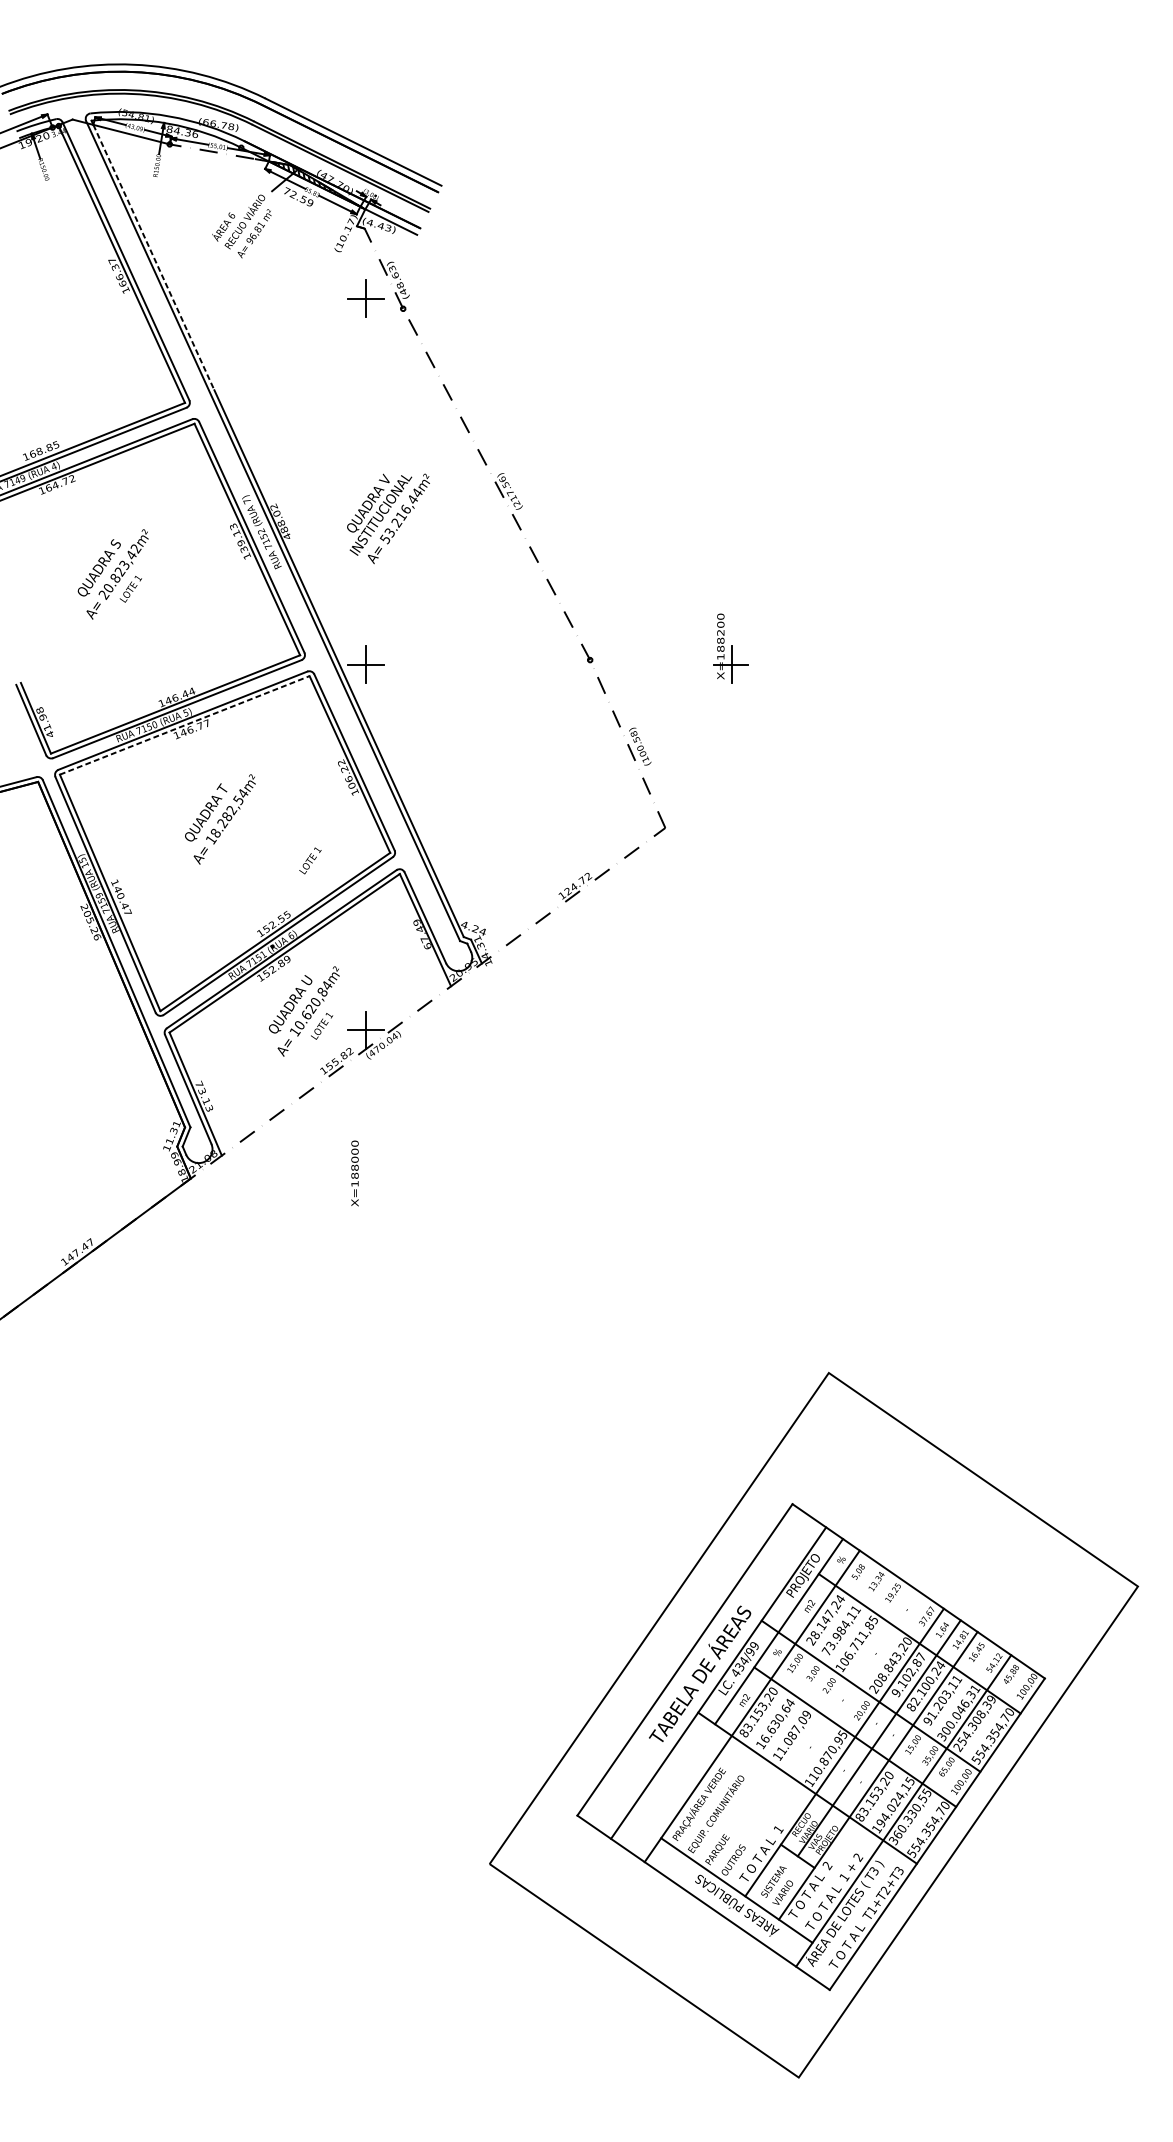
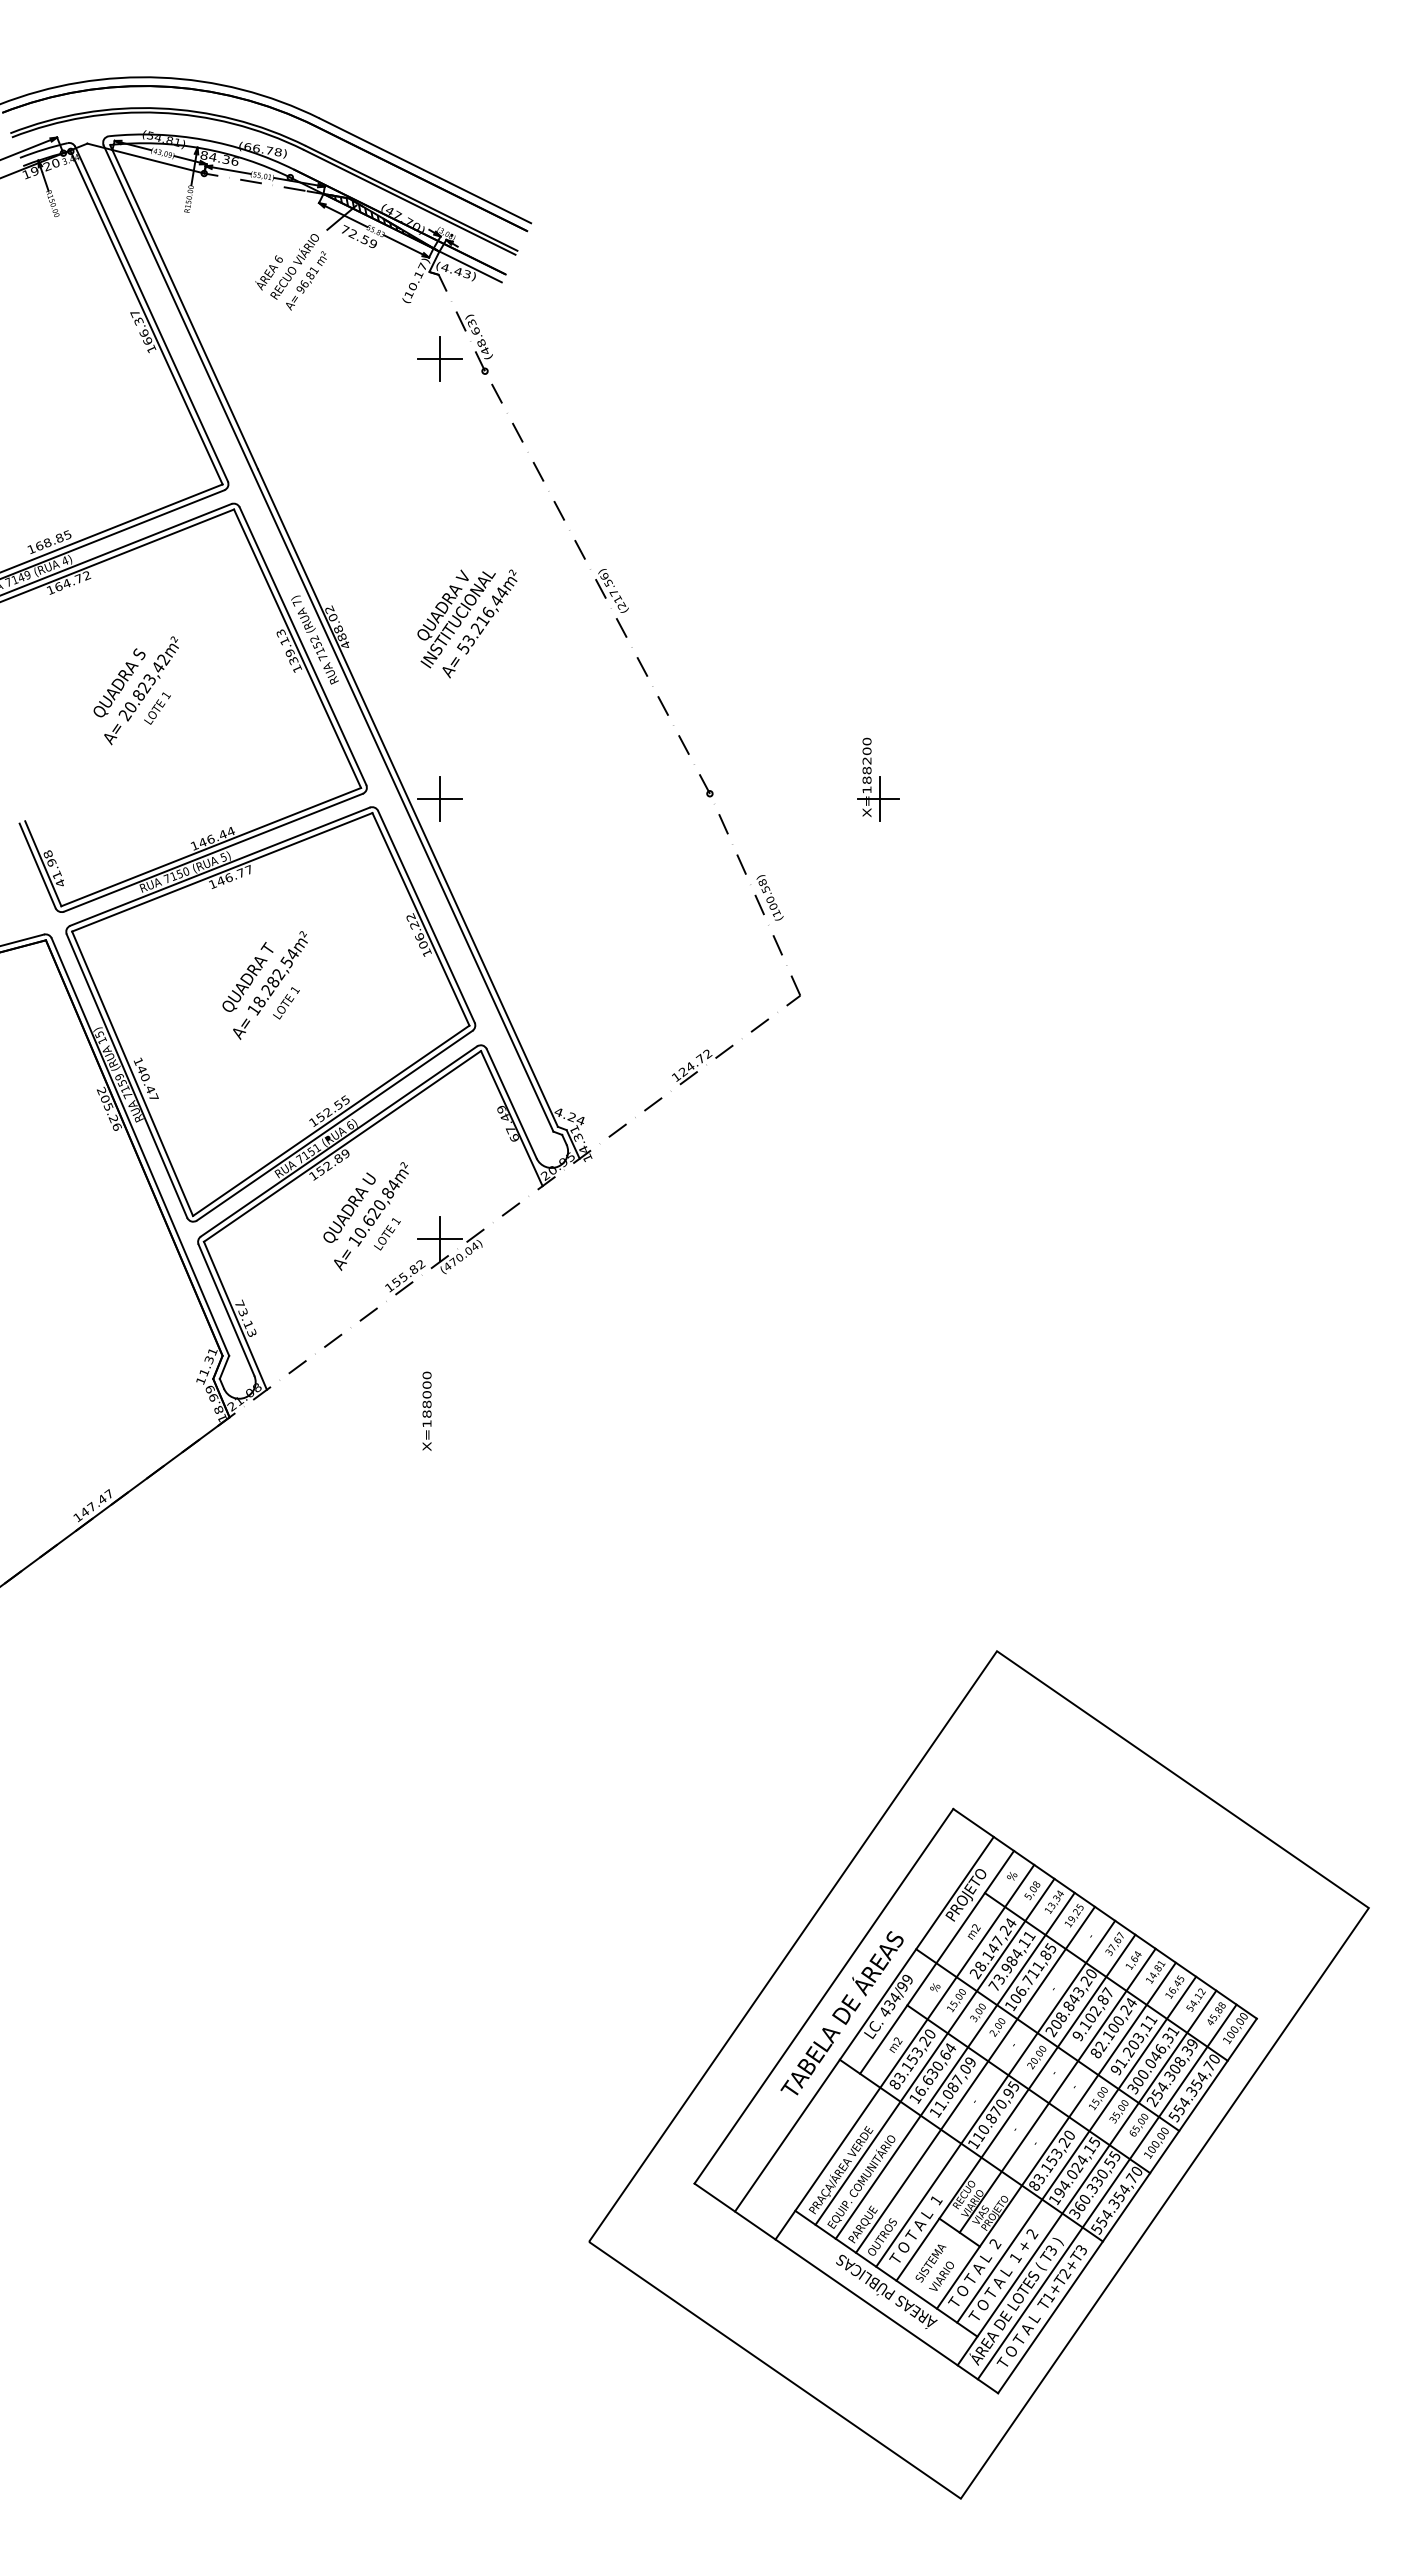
line: (154, 258) -> (185, 310), dashed -> solid
line: (184, 725) -> (222, 872), dashed -> solid
text: (310, 861) -> (286, 1003), moved
line: (776, 1705) -> (934, 2051), added
line: (793, 1717) -> (954, 2065), added
line: (810, 1729) -> (975, 2079), added
line: (827, 1740) -> (995, 2093), added
line: (894, 1787) -> (1076, 2149), added
line: (919, 1822) -> (1106, 2191), added

